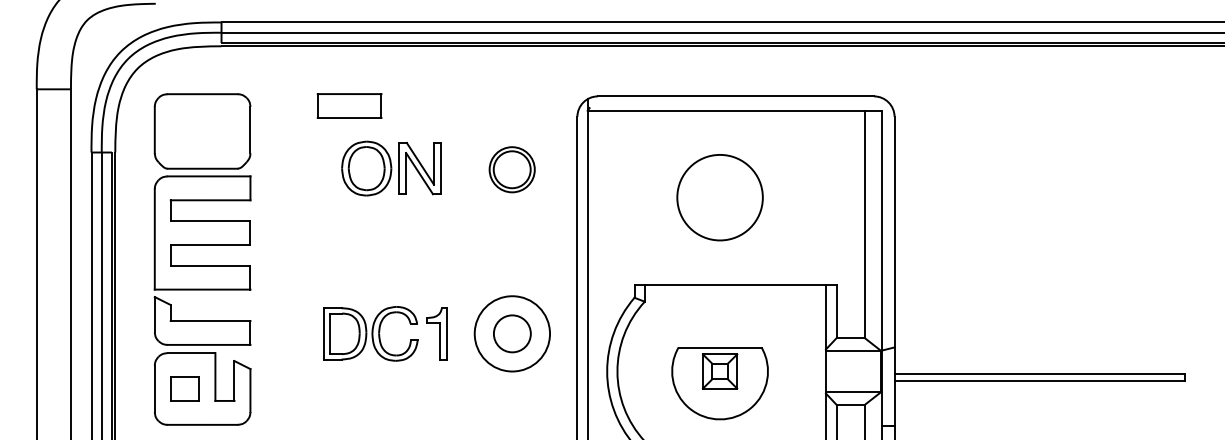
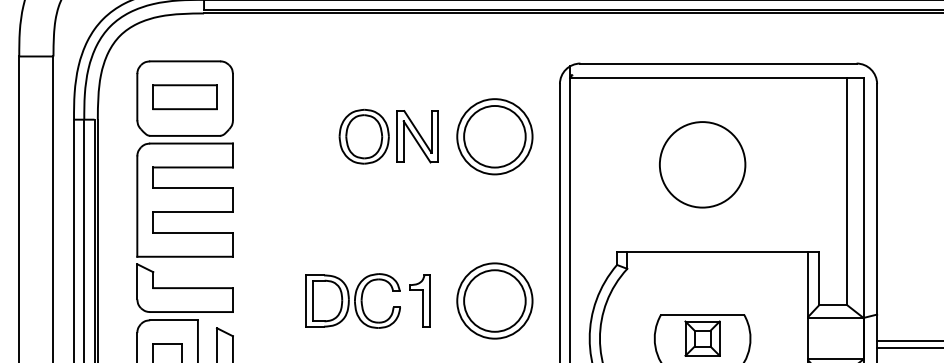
part: (349, 105) -> (185, 96), moved
part: (391, 168) -> (389, 136), moved
part: (511, 169) -> (494, 136), size x1.67
circle: (512, 333) -> (495, 300), size x1.67

